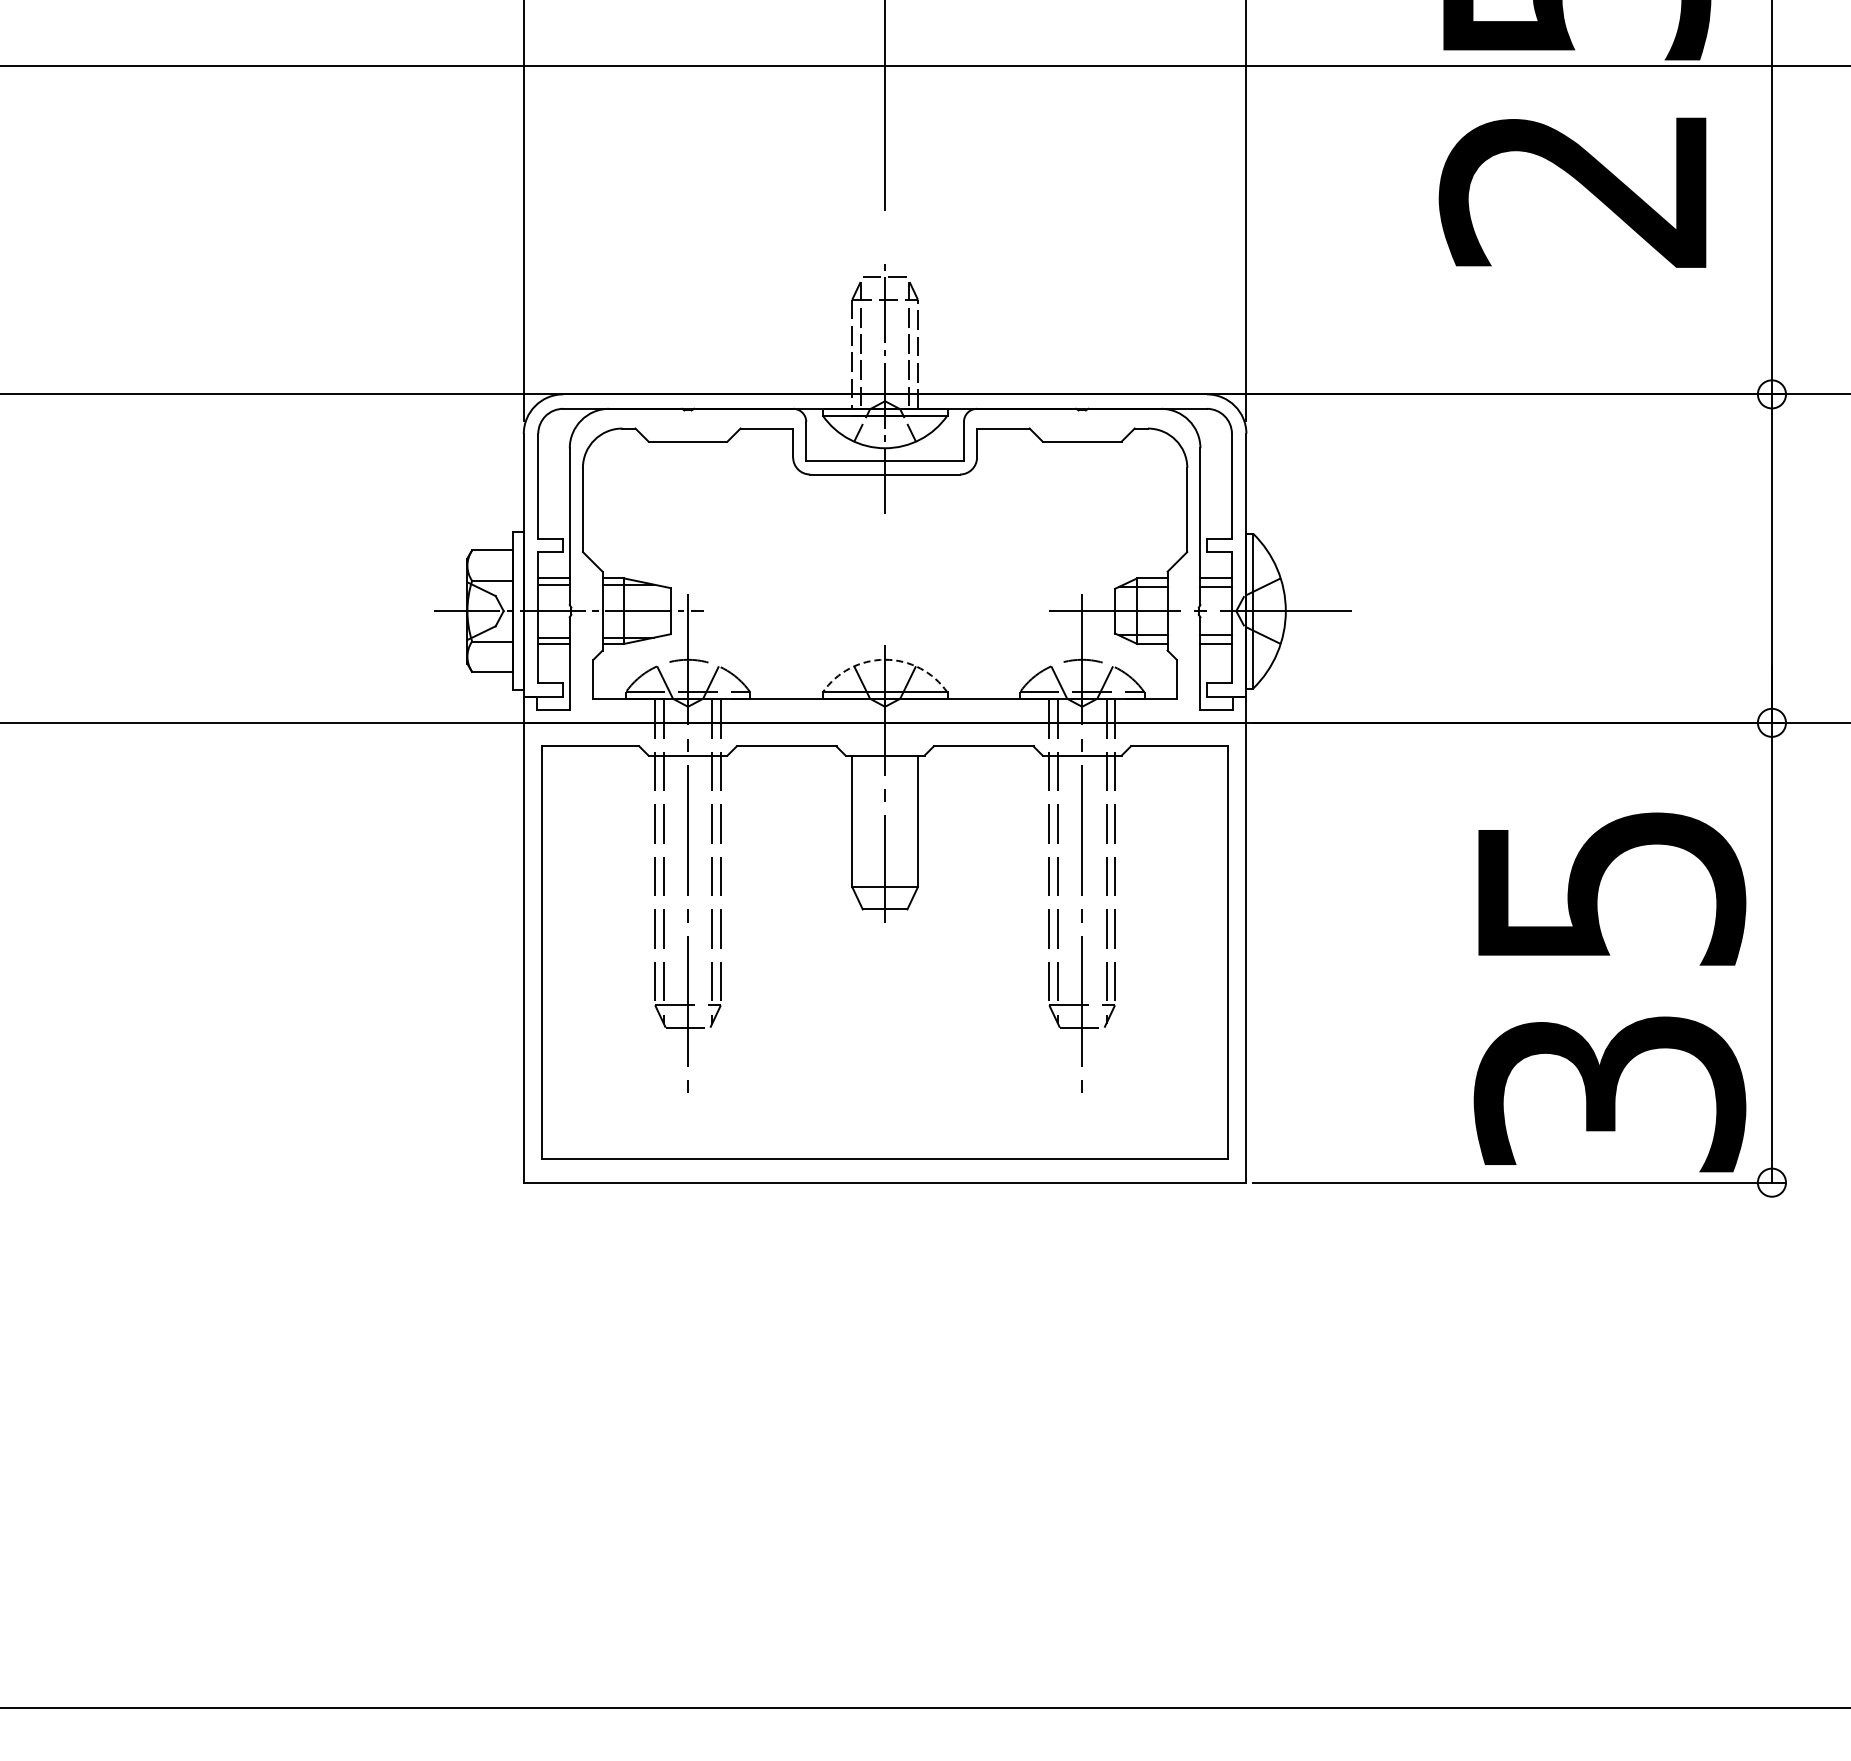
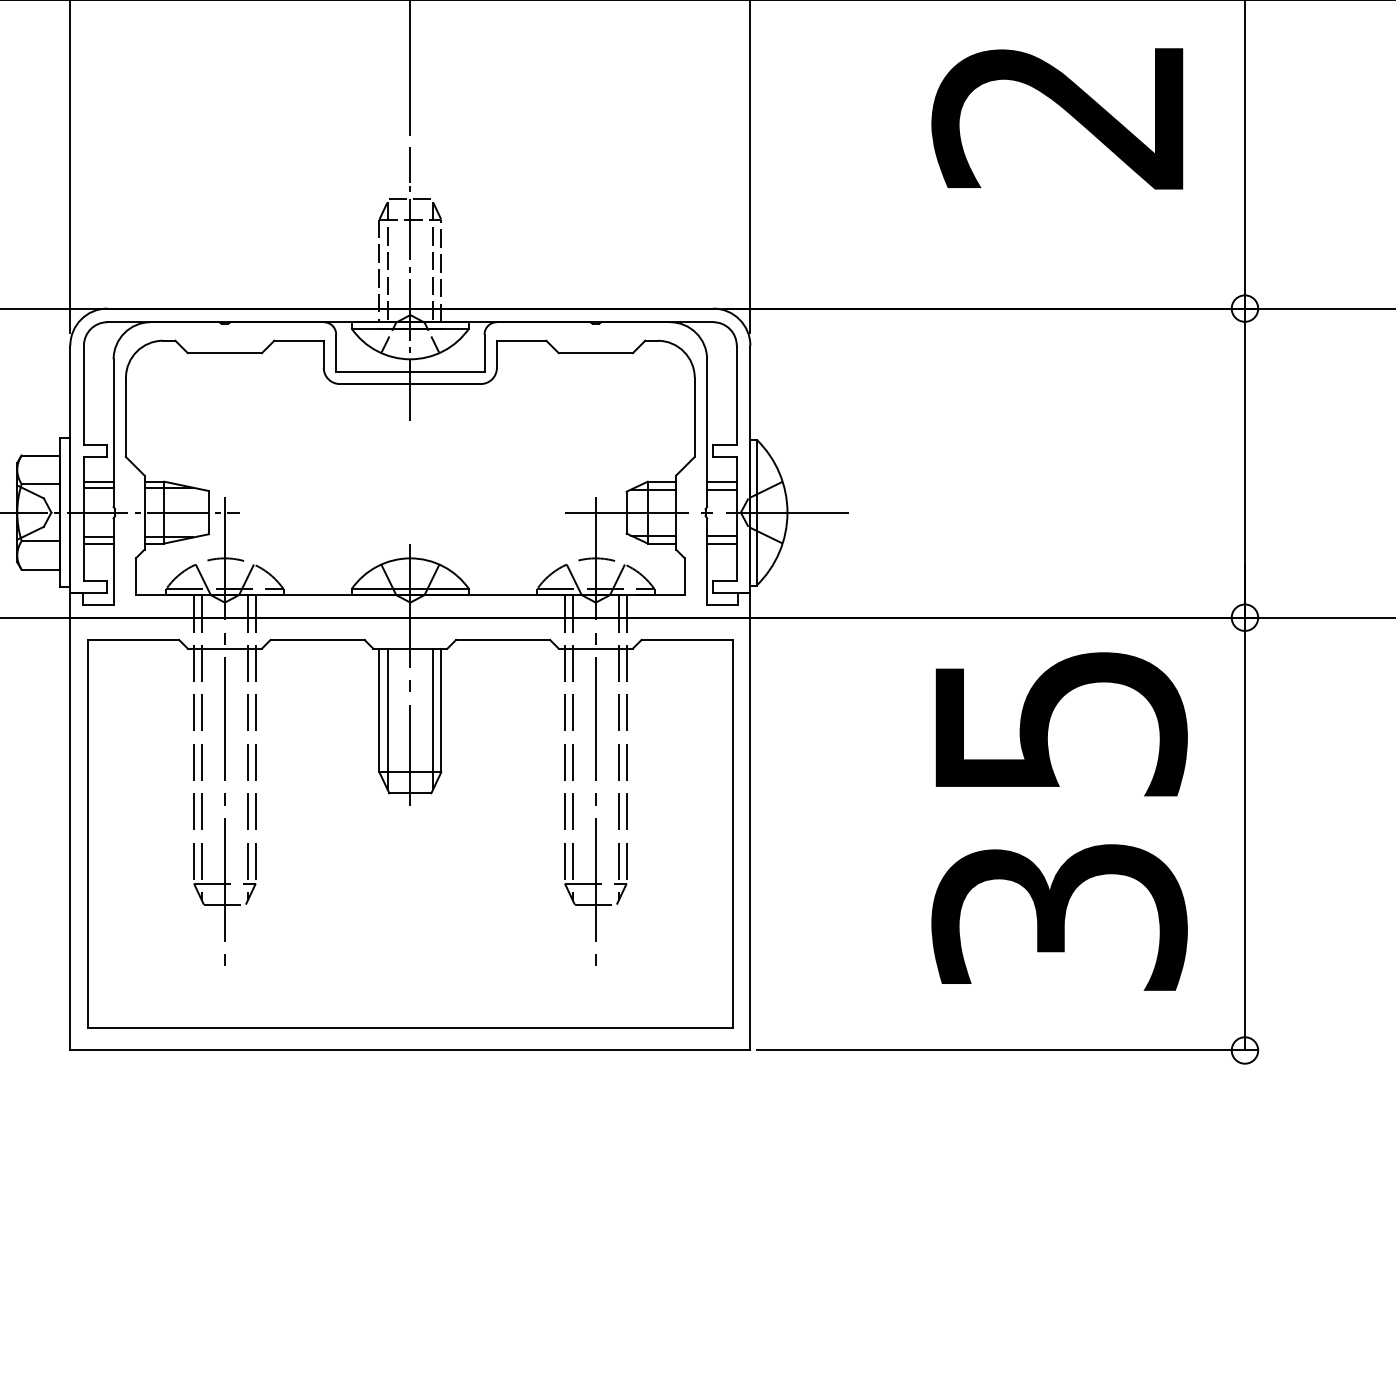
line: (885, 241) -> (410, 164), added
arc: (885, 659) -> (410, 558), dashed -> solid
line: (860, 830) -> (387, 719), added
line: (909, 830) -> (433, 719), added
text: (1609, 992) -> (1059, 821), moved

